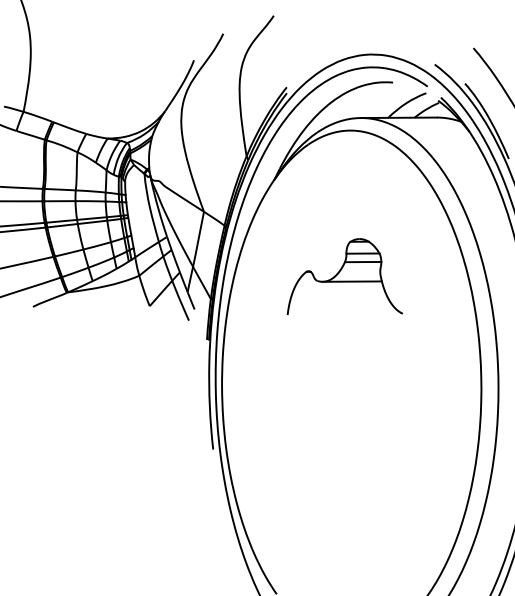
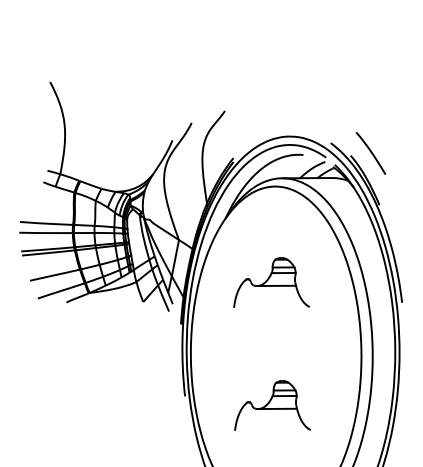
part: (346, 463) -> (272, 405), added

